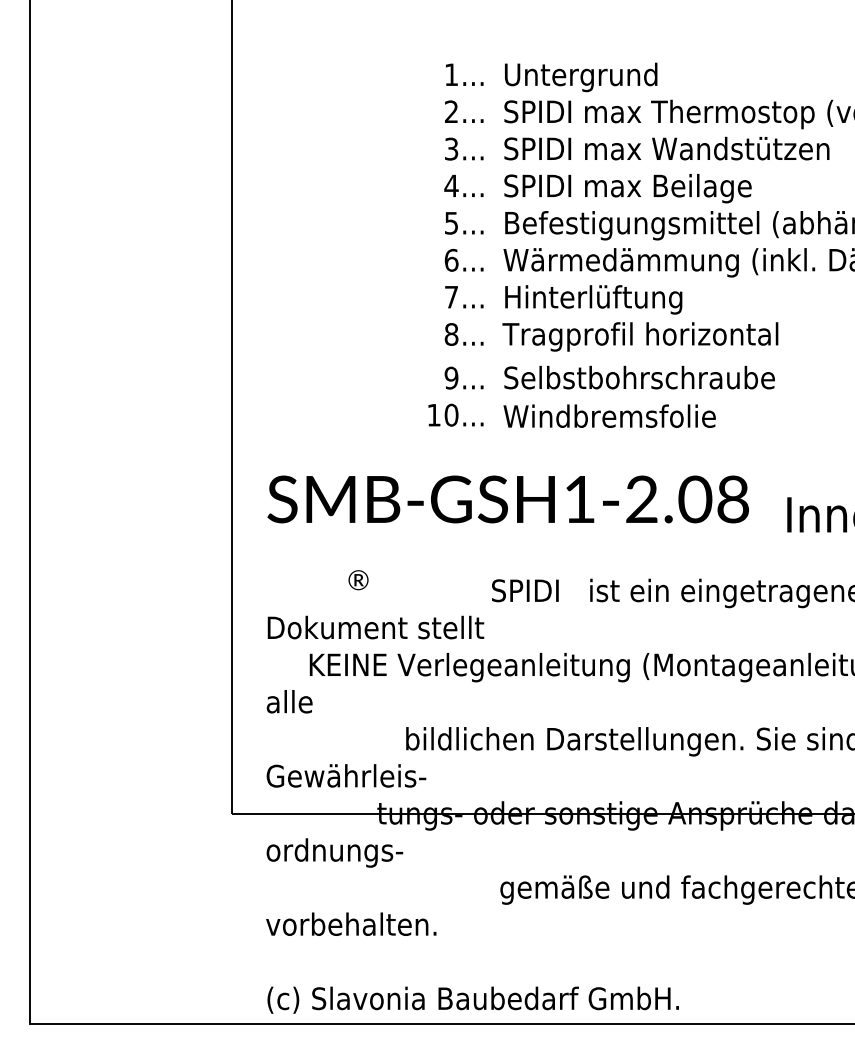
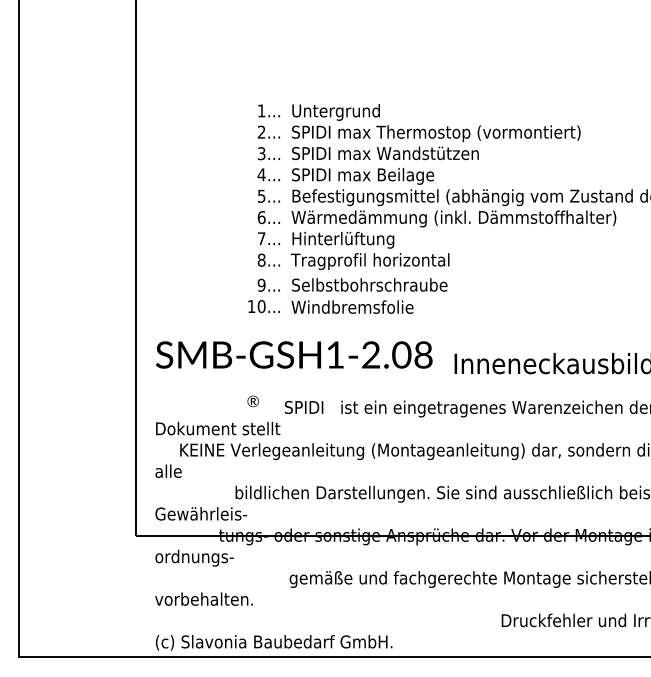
text: (357, 580) -> (252, 401), moved

